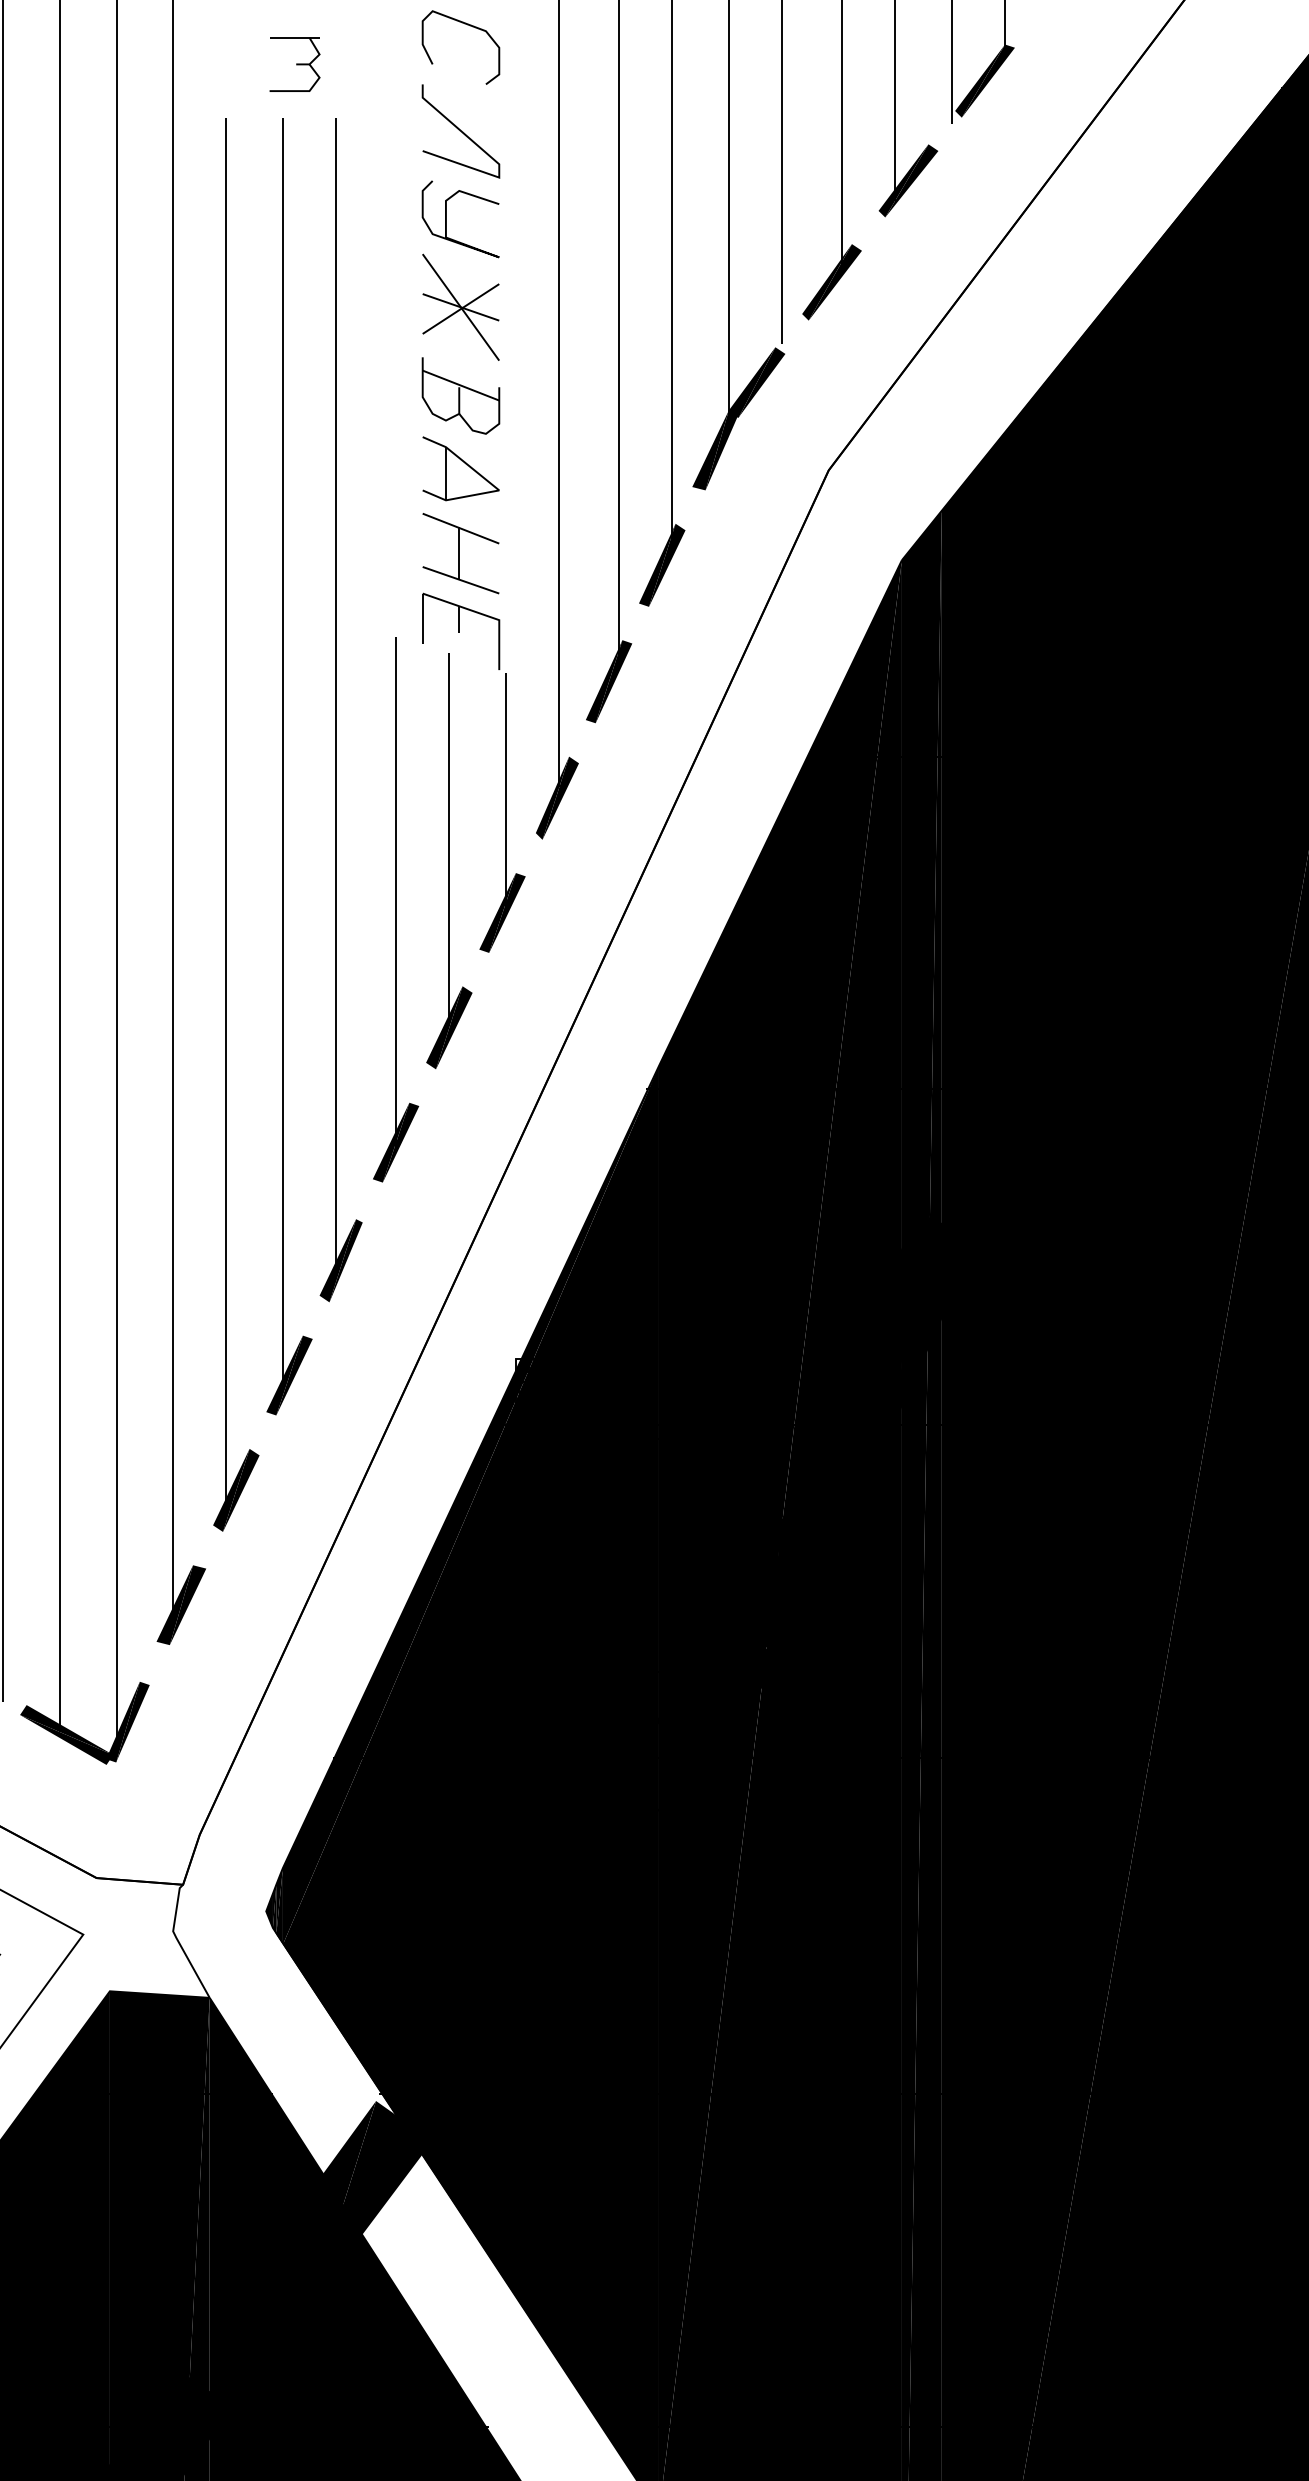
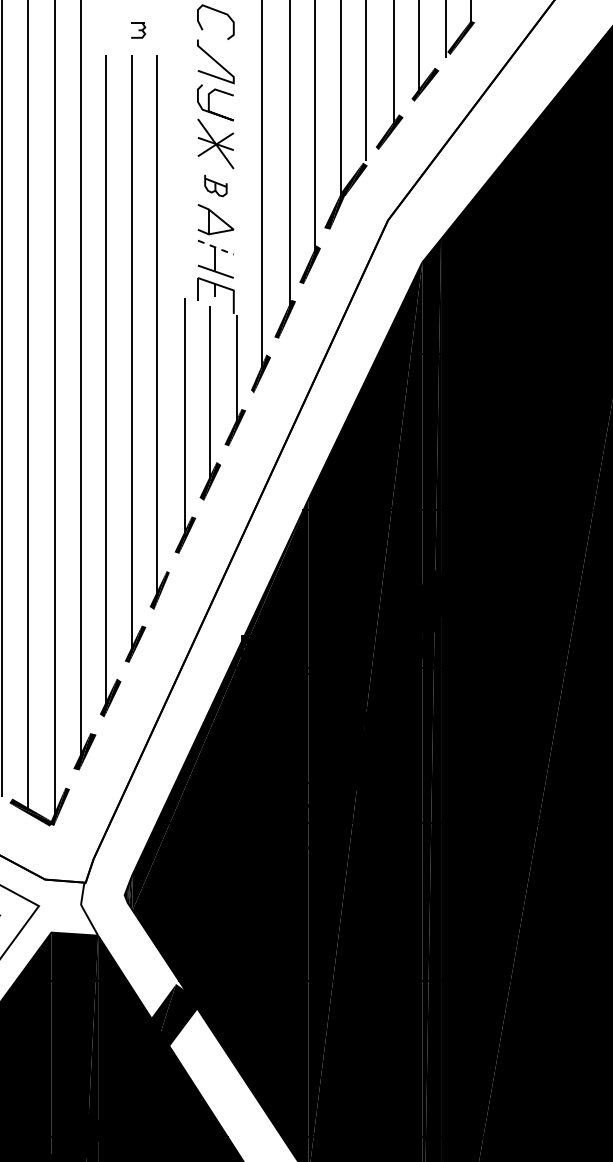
part: (295, 65) -> (138, 30), size x0.6
part: (460, 396) -> (215, 185), size x0.6
line: (462, 528) -> (216, 247), solid -> dashed

